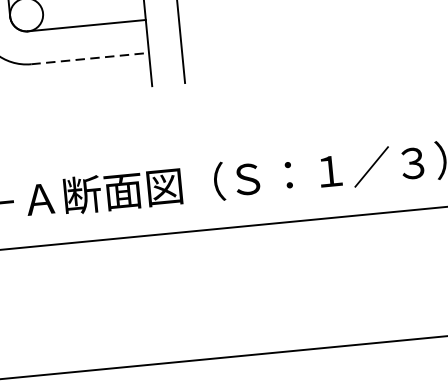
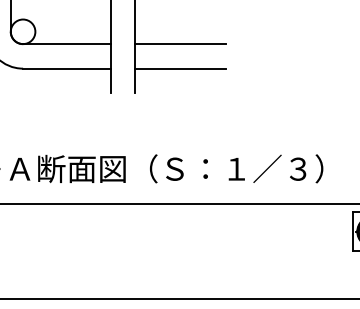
line: (239, 11) -> (180, 44), added
line: (242, 43) -> (180, 68), added
line: (90, 58) -> (67, 68), dashed -> solid

